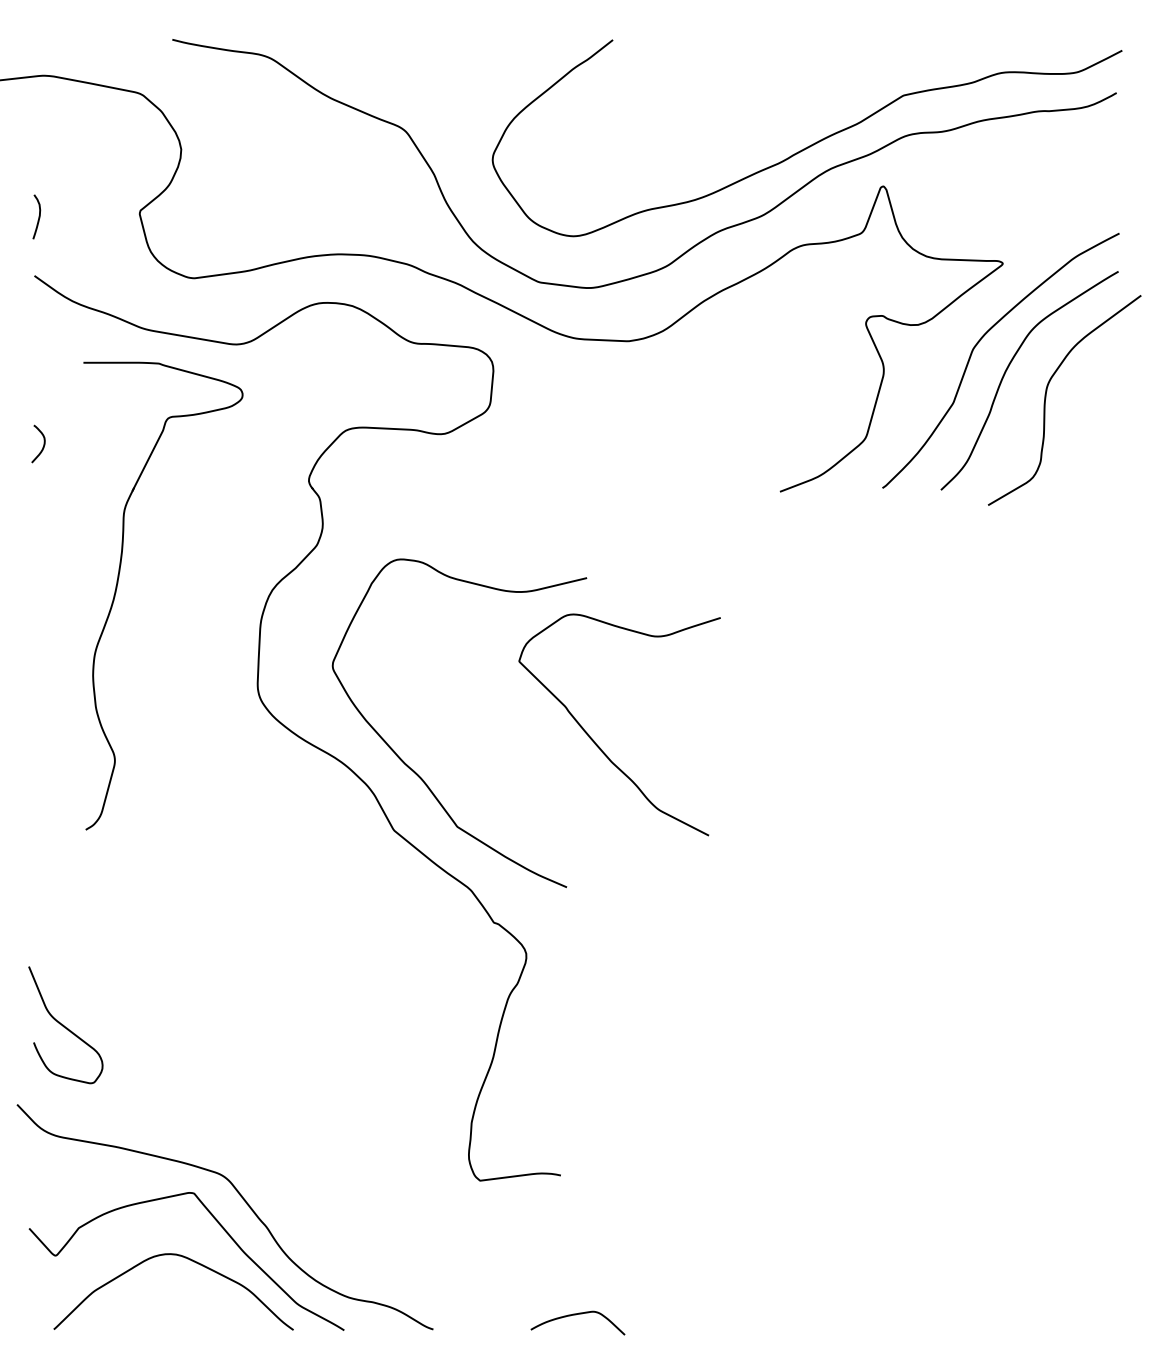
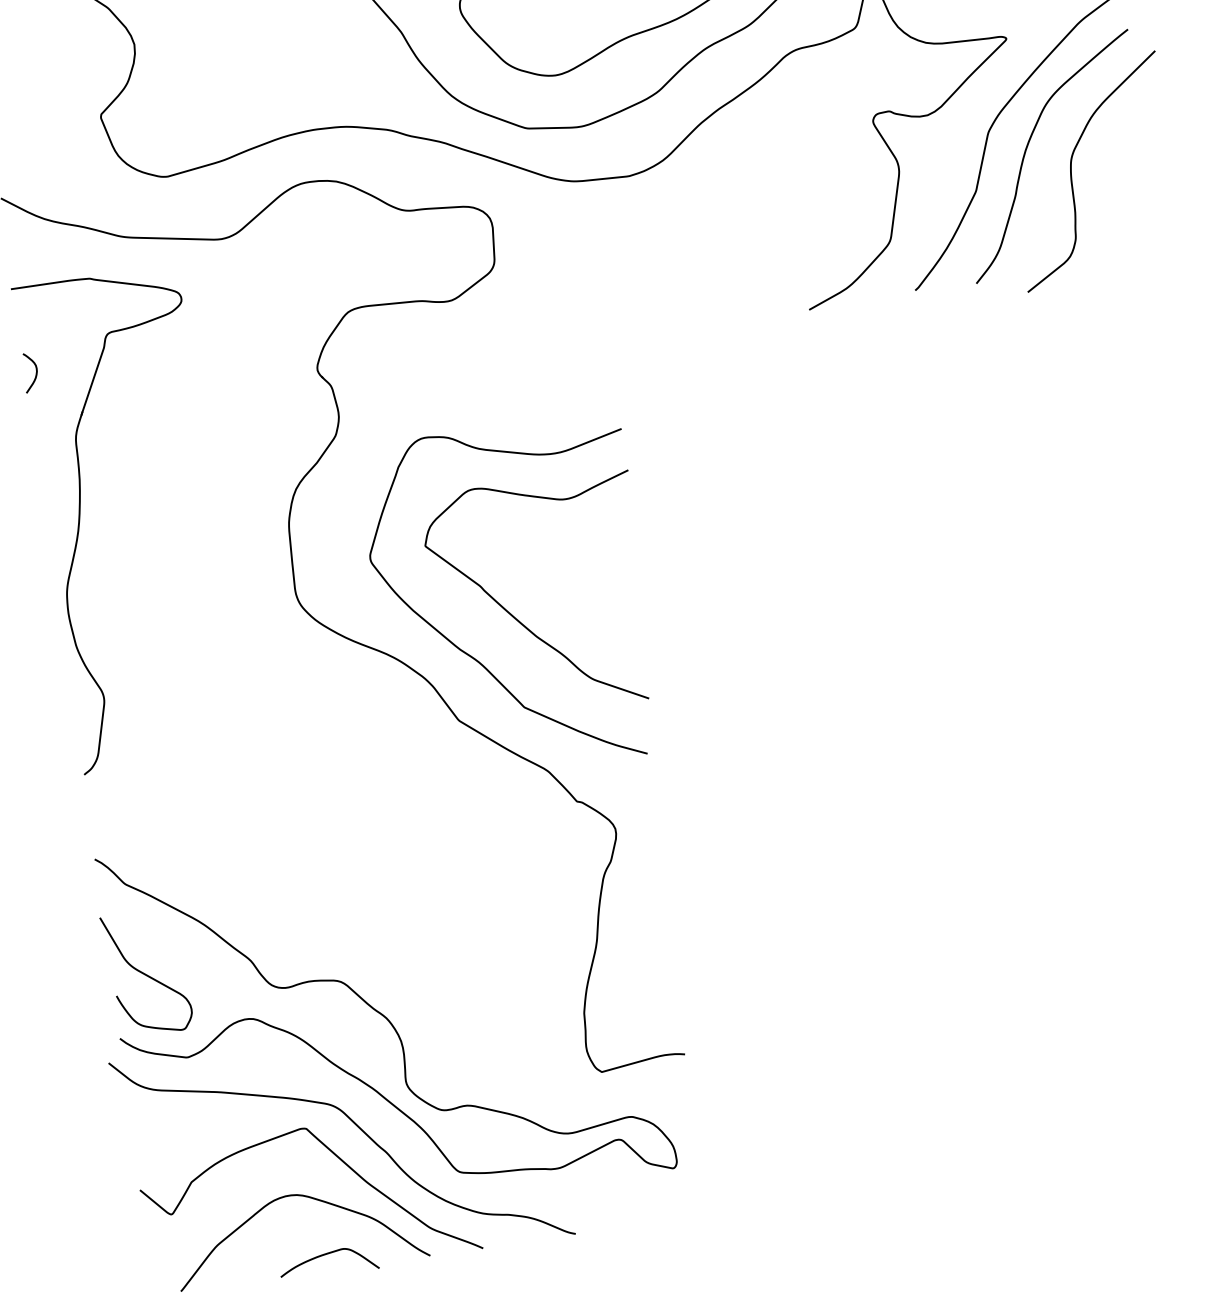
part: (117, 588) -> (80, 518), moved
curve: (594, 740) -> (515, 616), moved
curve: (282, 1096) -> (383, 1014), added
curve: (576, 1315) -> (326, 1255), moved

